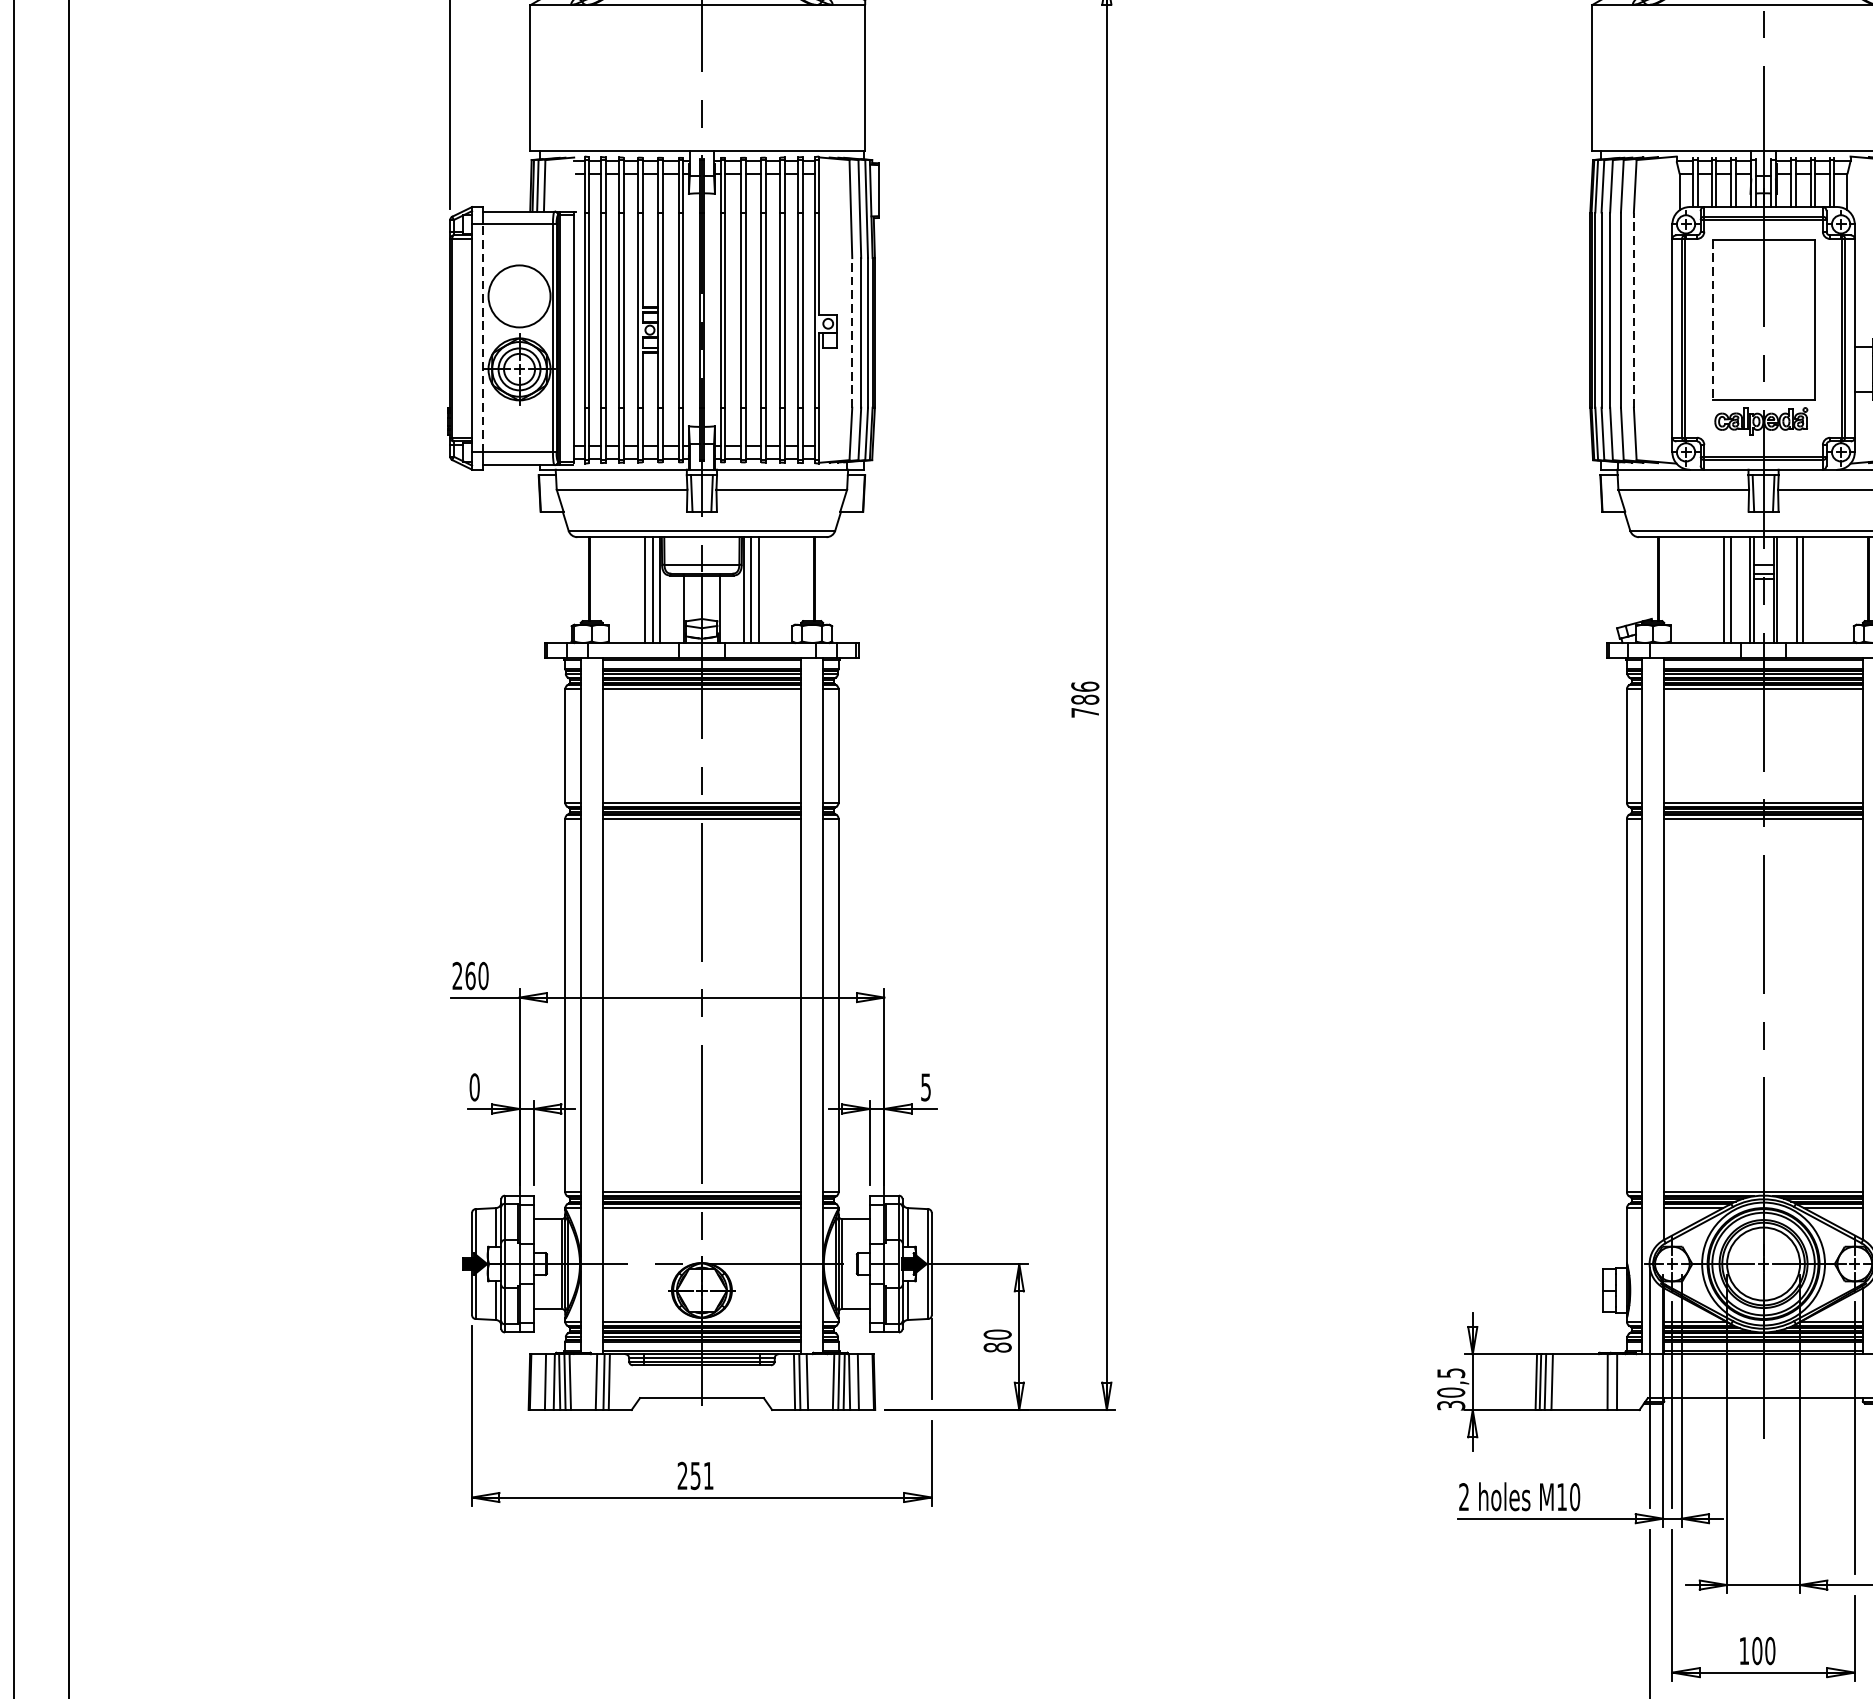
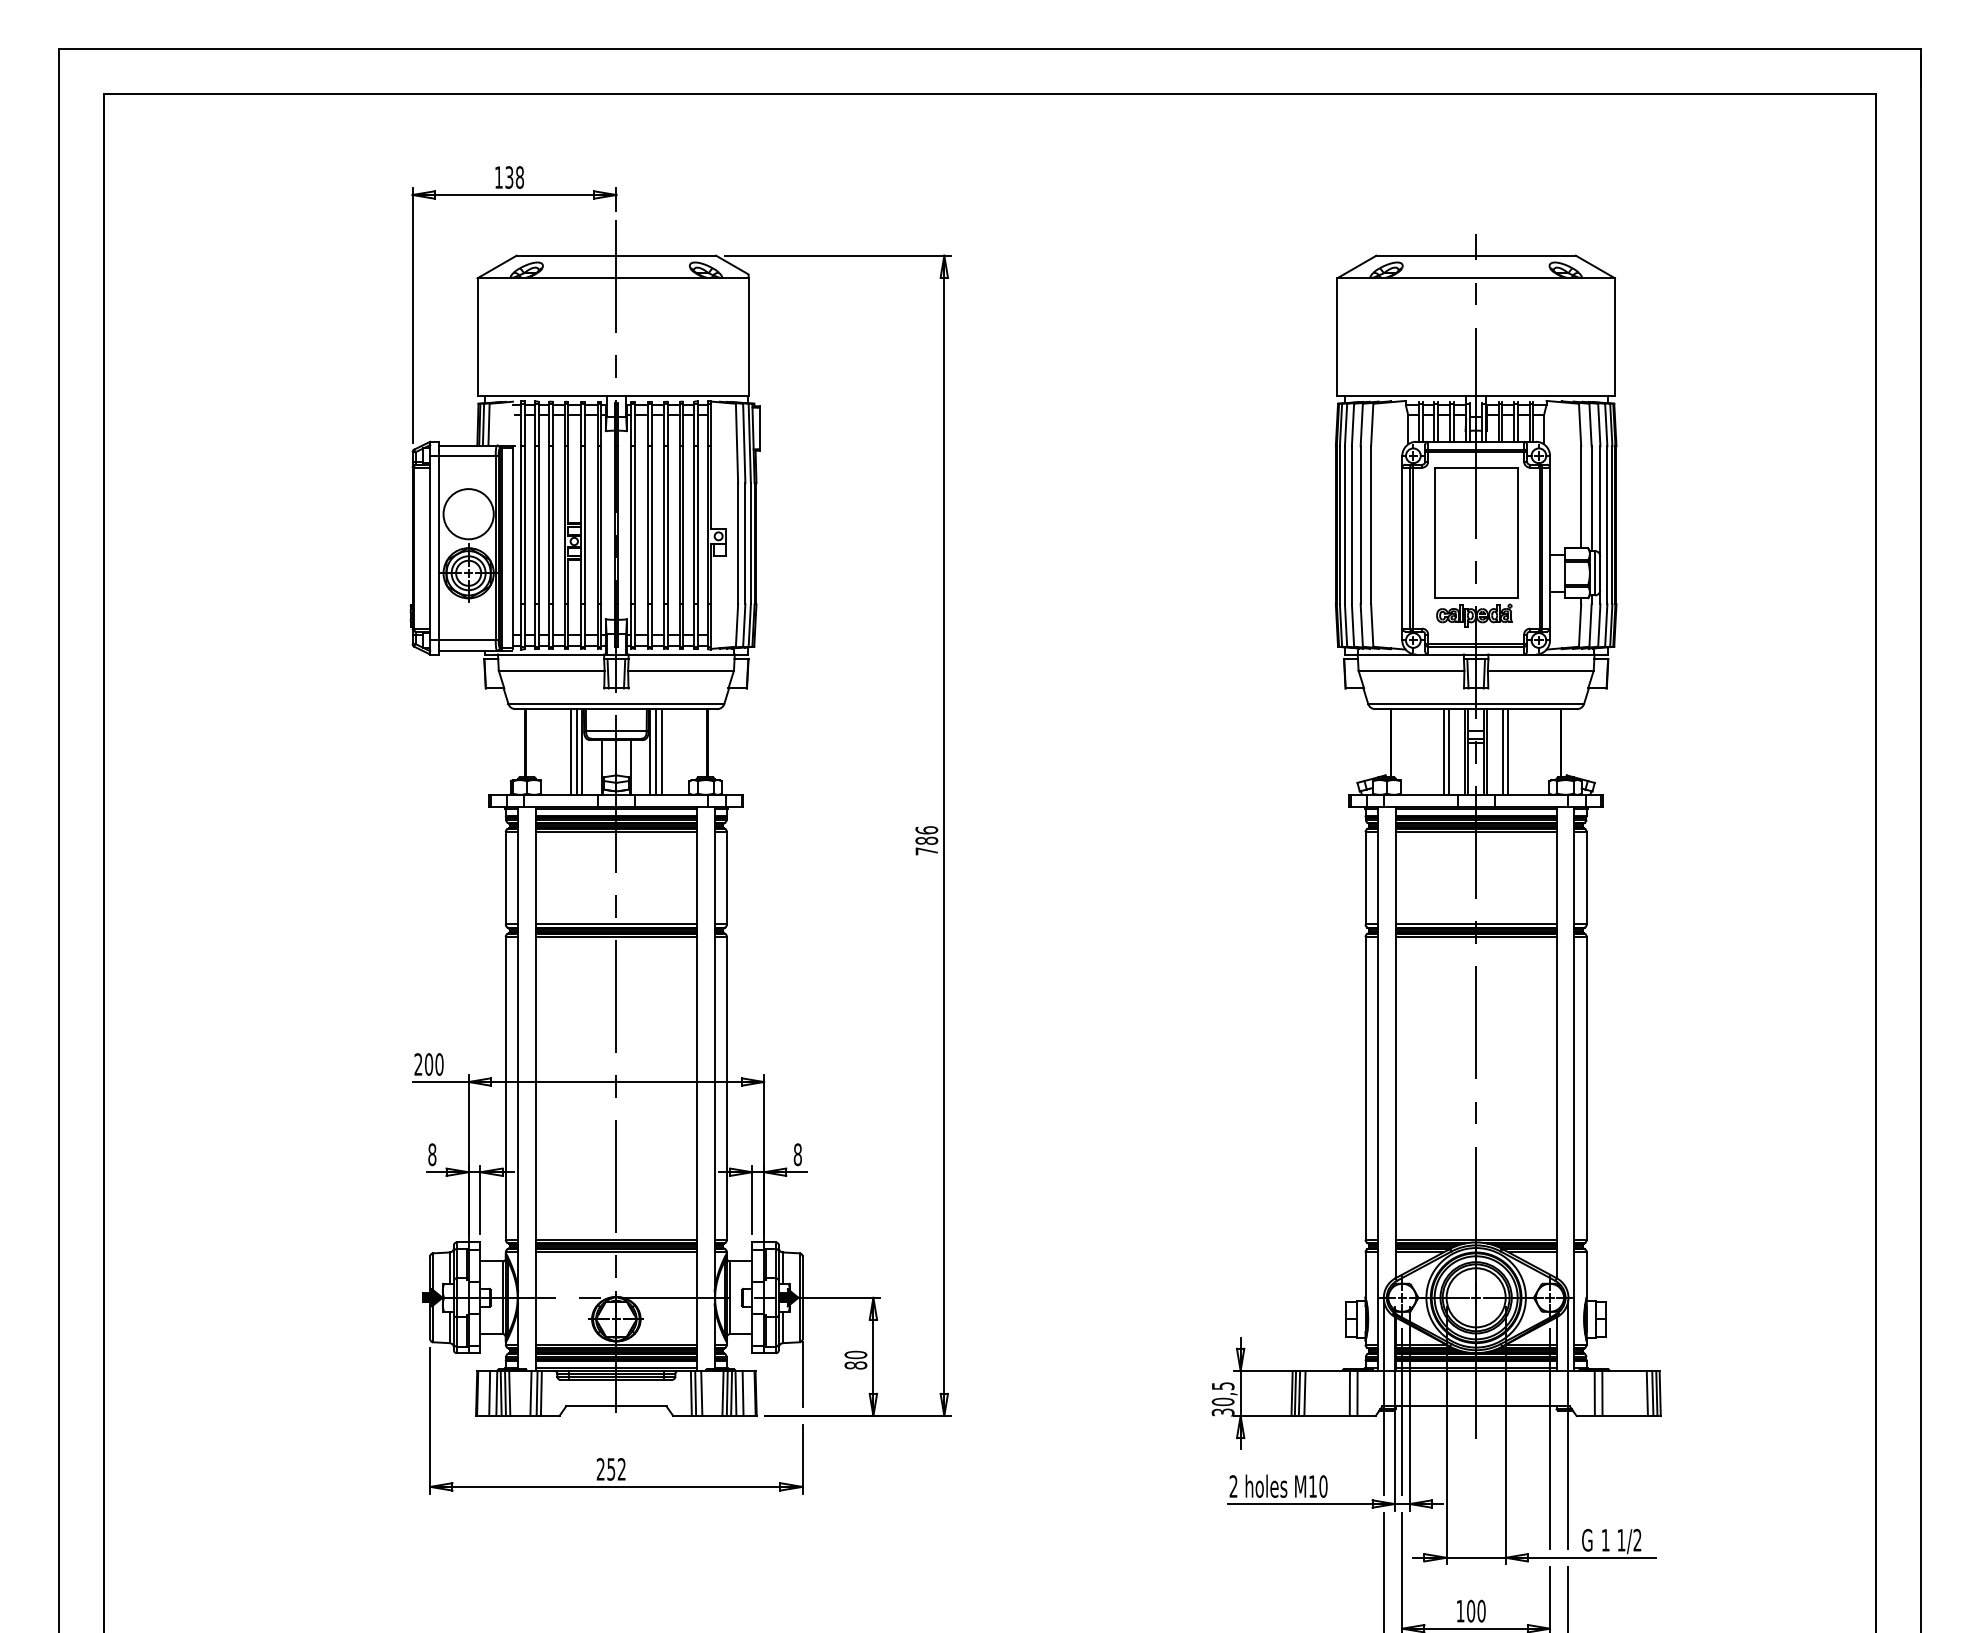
line: (1634, 309) -> (1371, 524), dashed -> solid
line: (1712, 320) -> (1434, 533), dashed -> solid
line: (852, 332) -> (738, 543), dashed -> solid
line: (483, 337) -> (439, 547), dashed -> solid
text: (471, 975) -> (429, 1064), 260 -> 200
text: (474, 1087) -> (432, 1154), 0 -> 8
text: (925, 1087) -> (797, 1154), 5 -> 8
text: (708, 1476) -> (621, 1469), 251 -> 252

